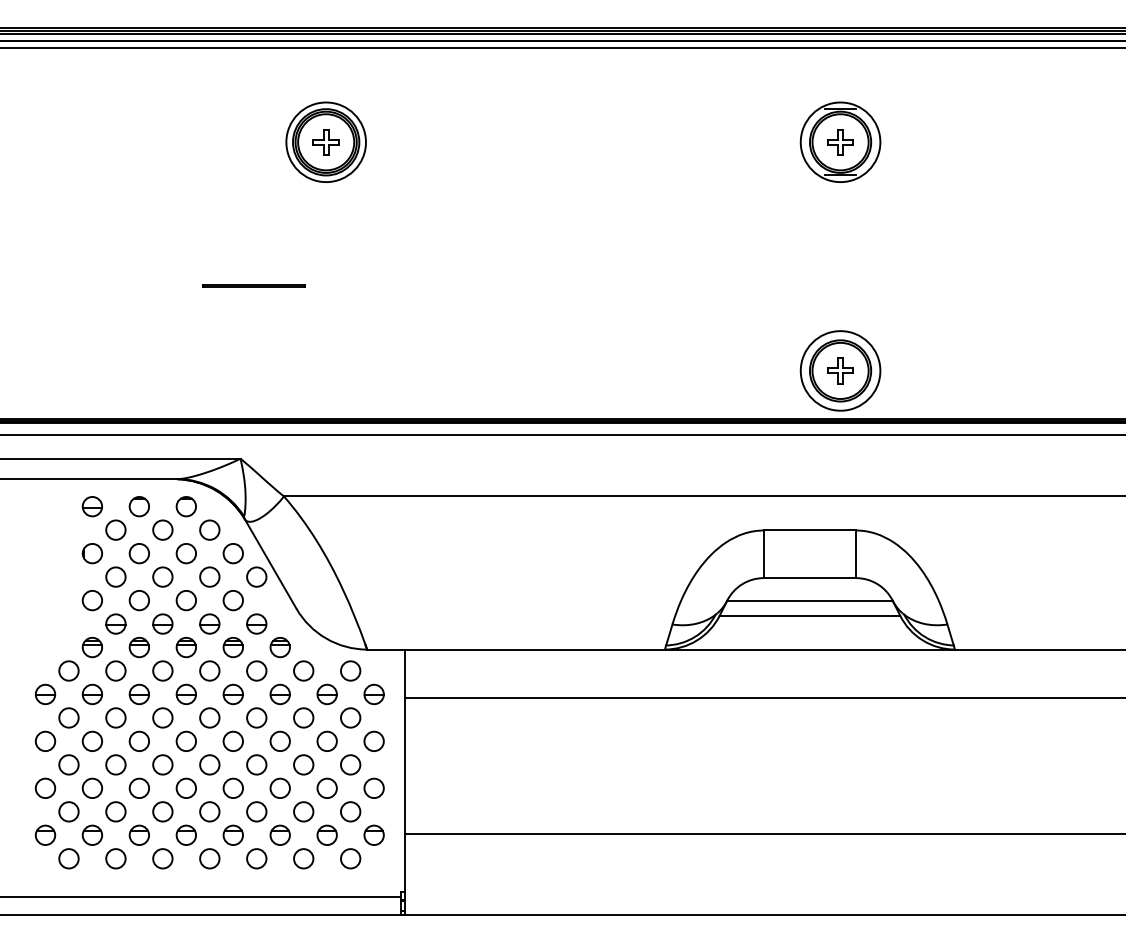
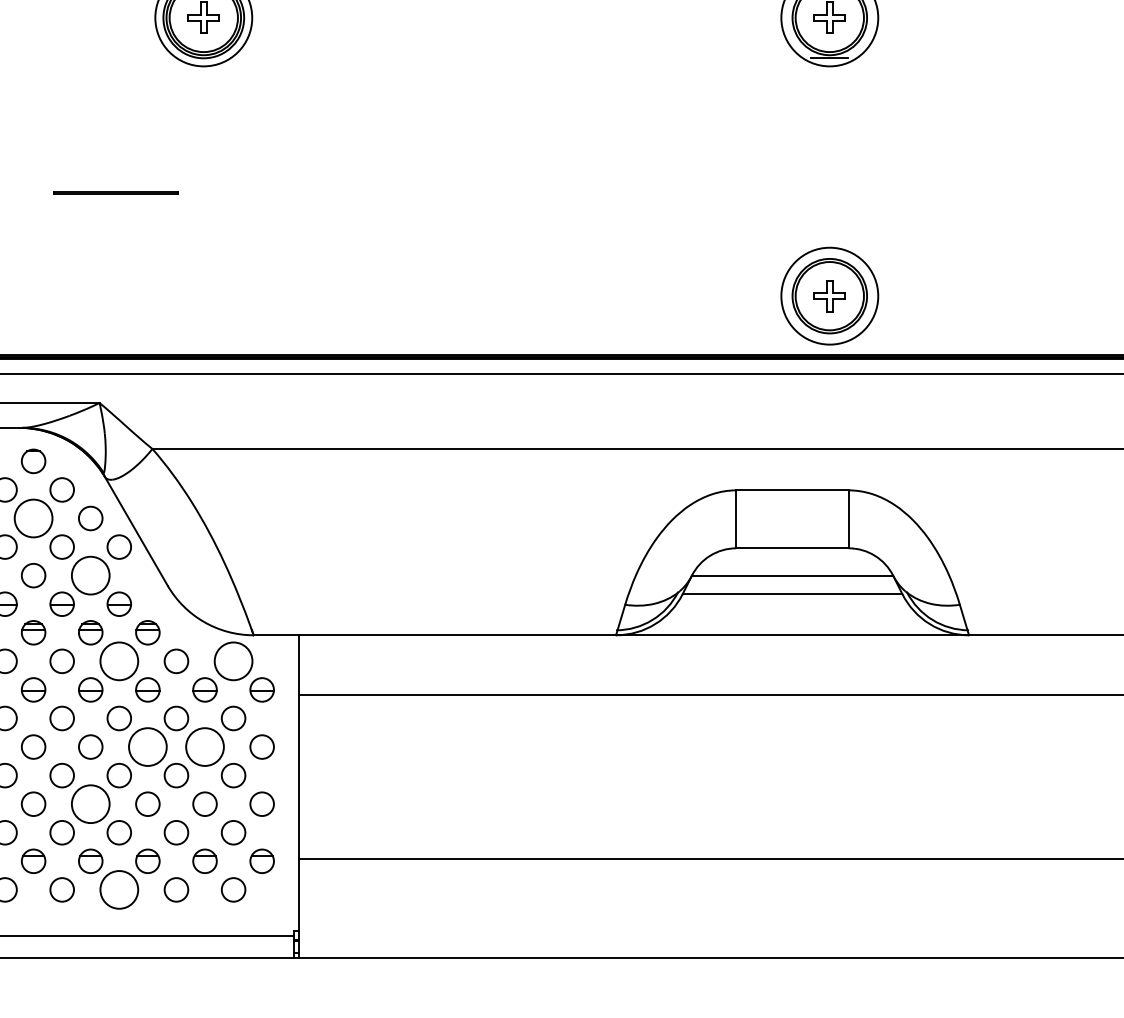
circle: (186, 553) -> (33, 518), size x1.6
circle: (233, 600) -> (90, 575), size x1.6
circle: (256, 670) -> (118, 660), size x1.6
circle: (350, 670) -> (233, 660), size x1.6
circle: (279, 741) -> (146, 747), size x1.6
circle: (326, 741) -> (204, 747), size x1.6
circle: (233, 788) -> (90, 804), size x1.6
circle: (256, 858) -> (118, 889), size x1.6

